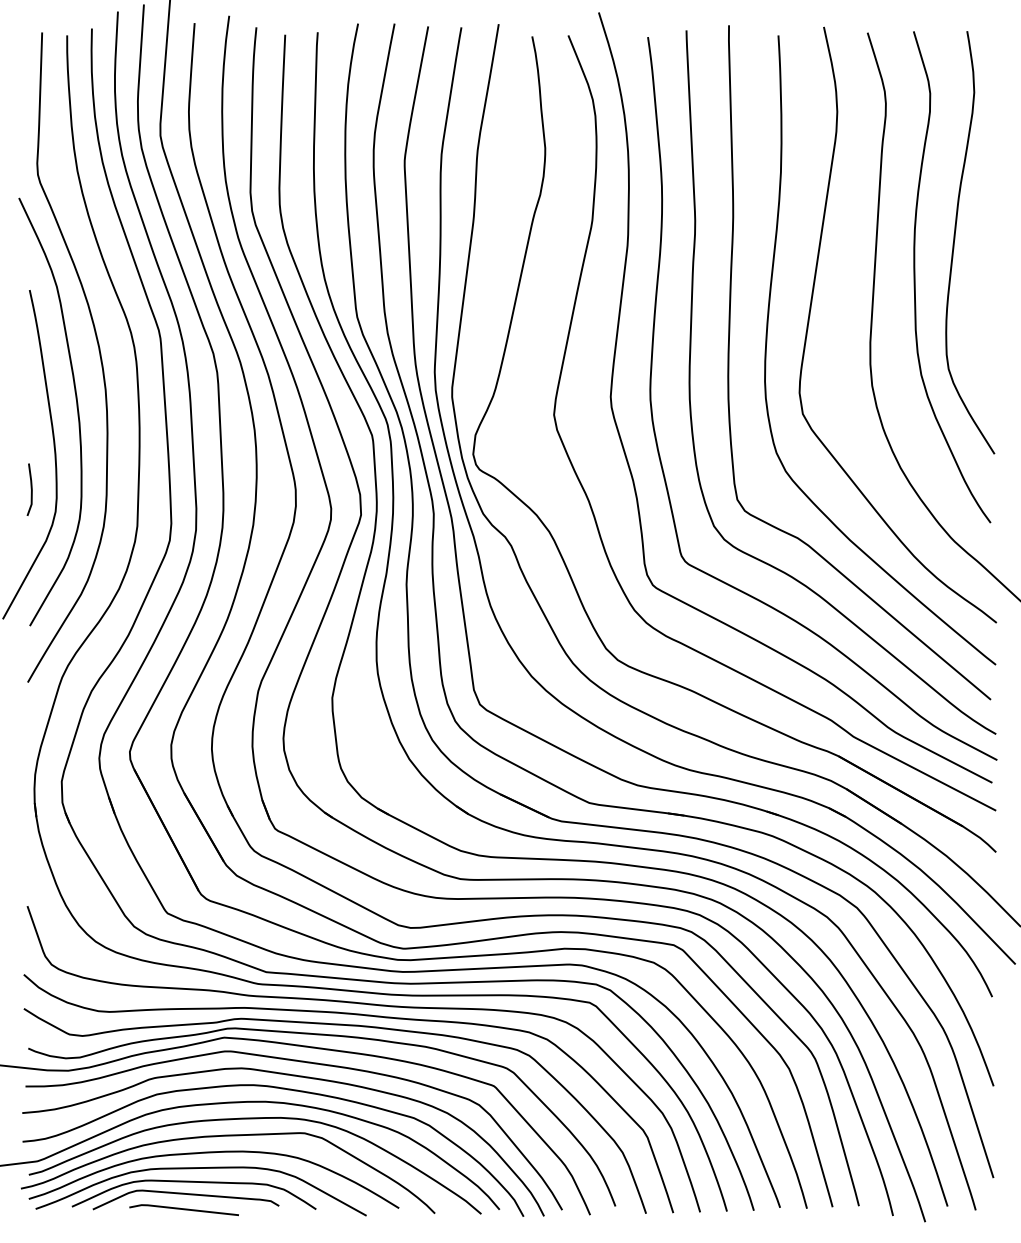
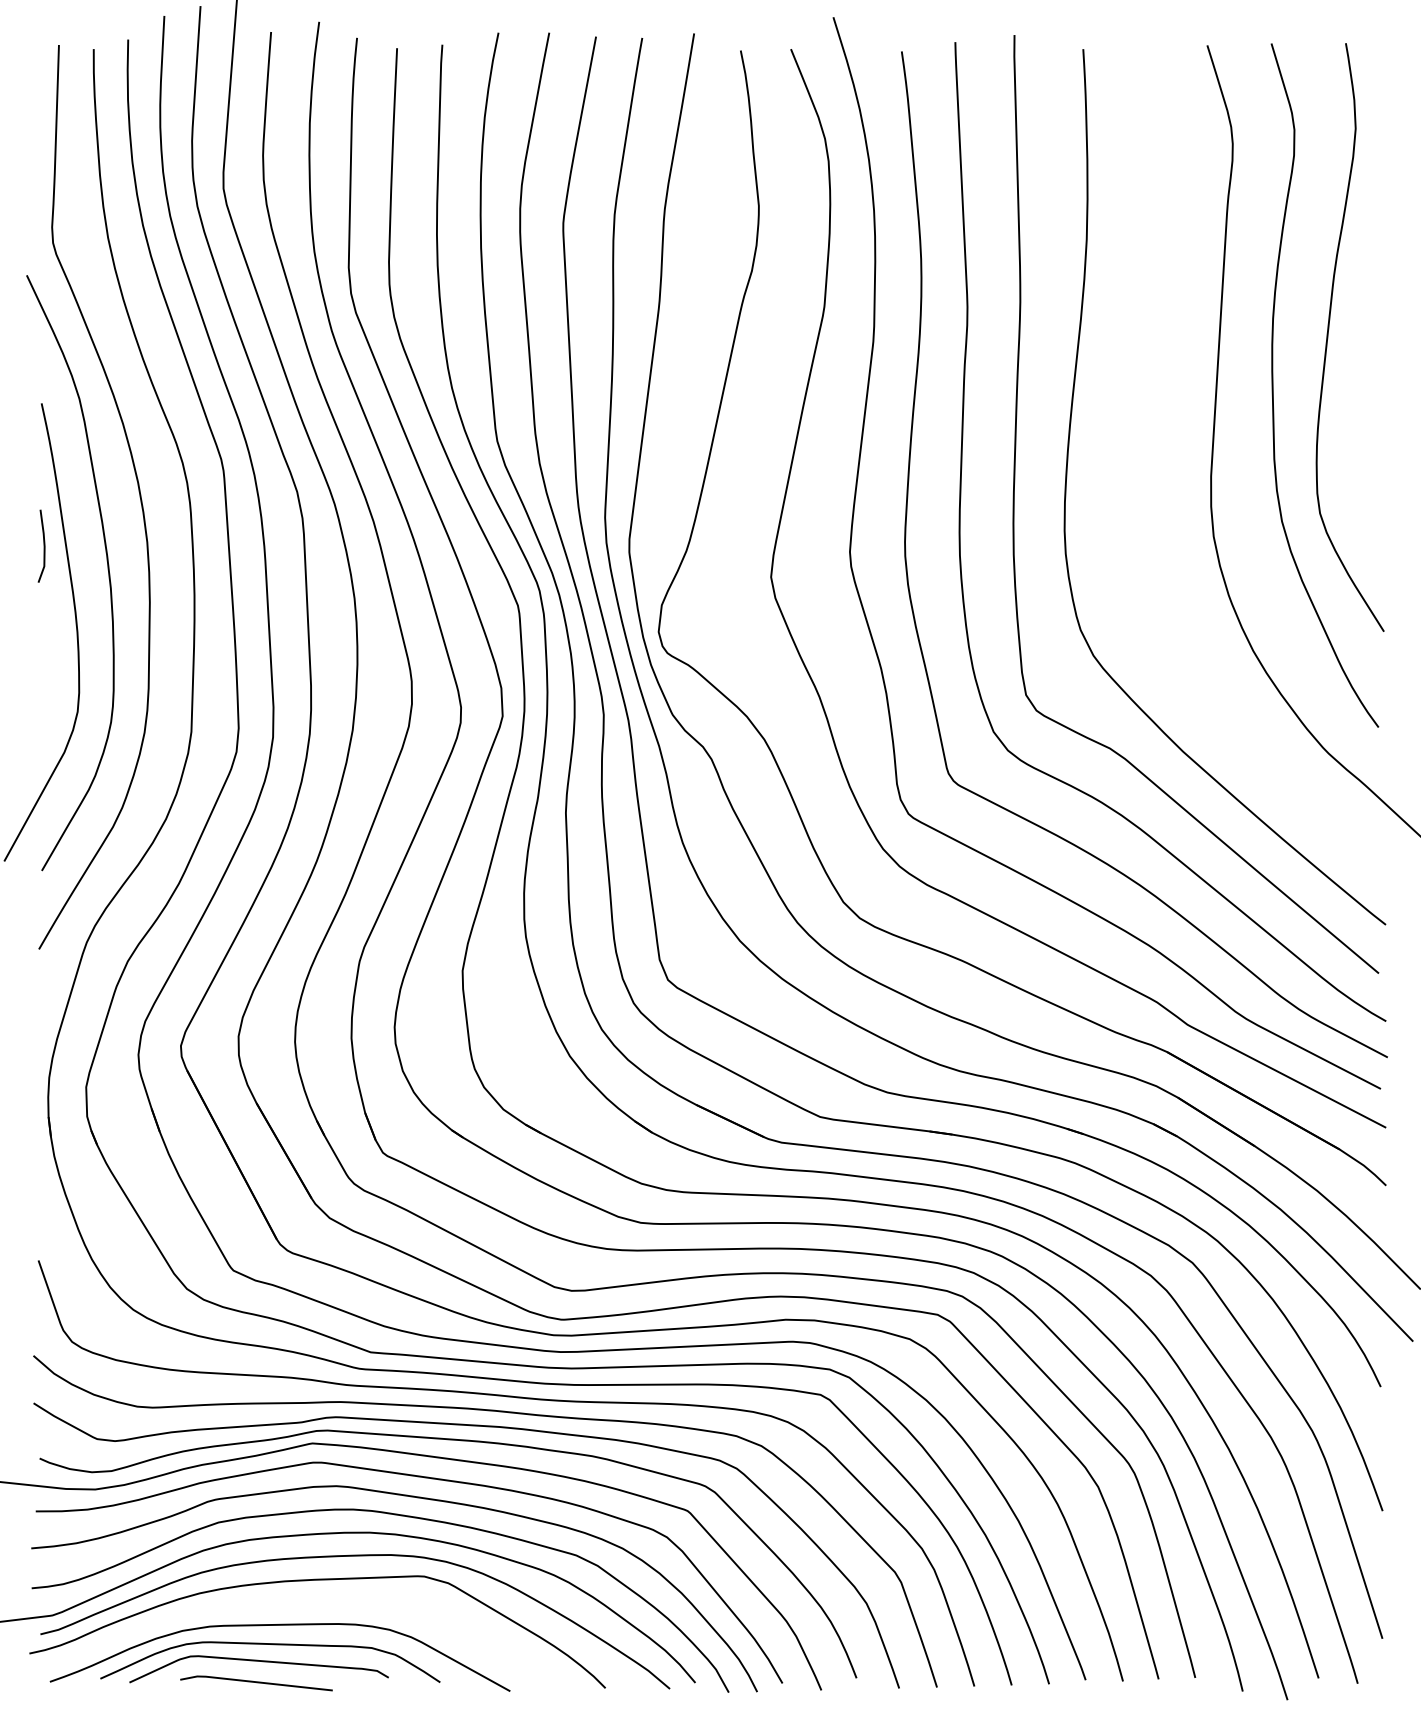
curve: (810, 310) -> (1128, 431), removed
line: (31, 489) -> (43, 545), moved
curve: (207, 1153) -> (289, 1604), removed

